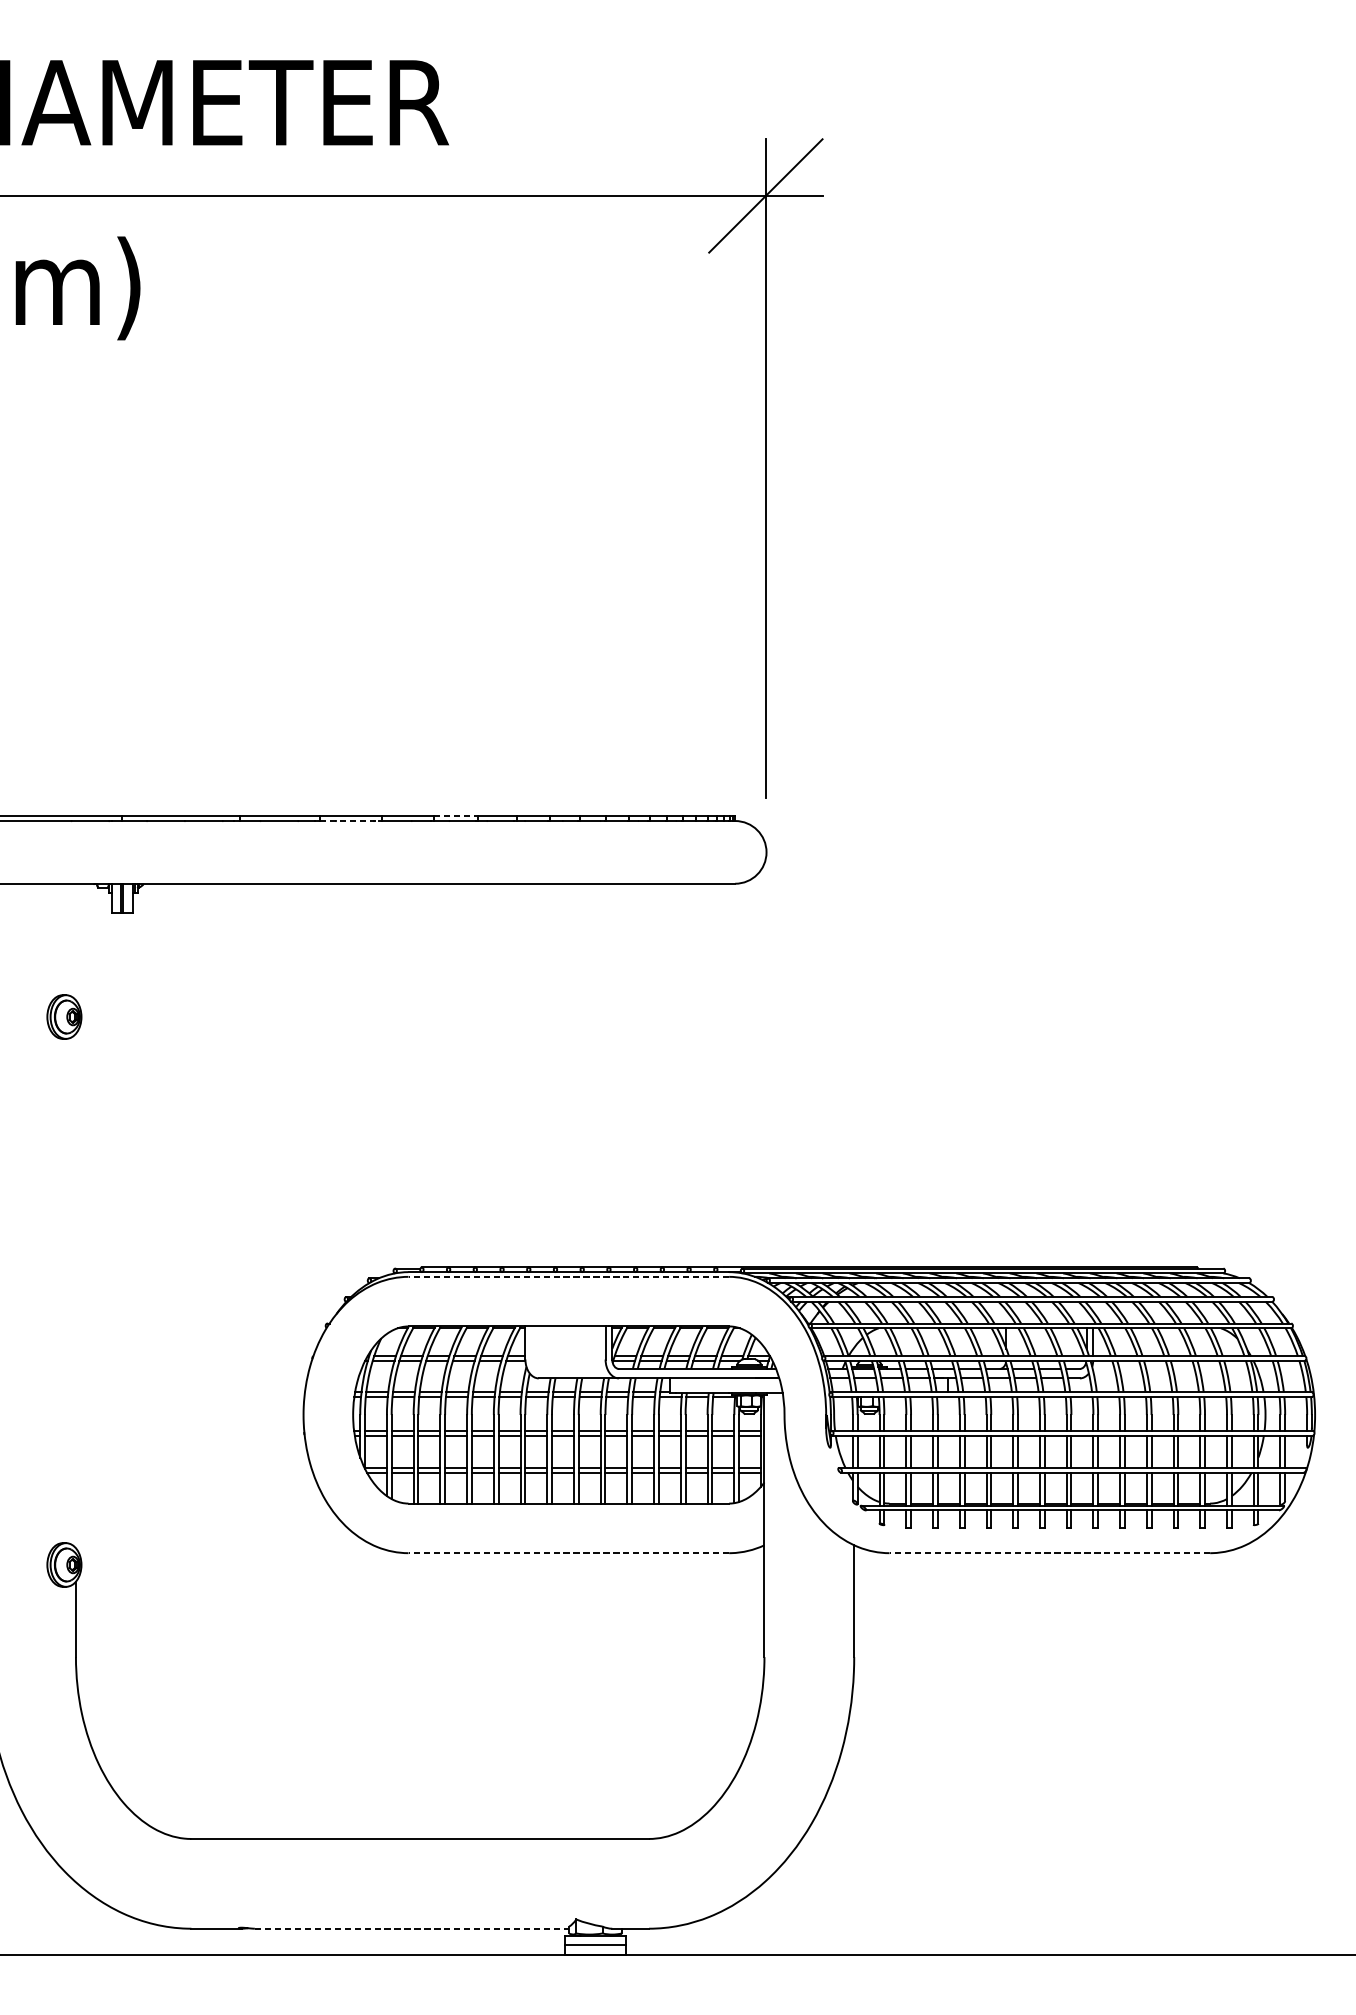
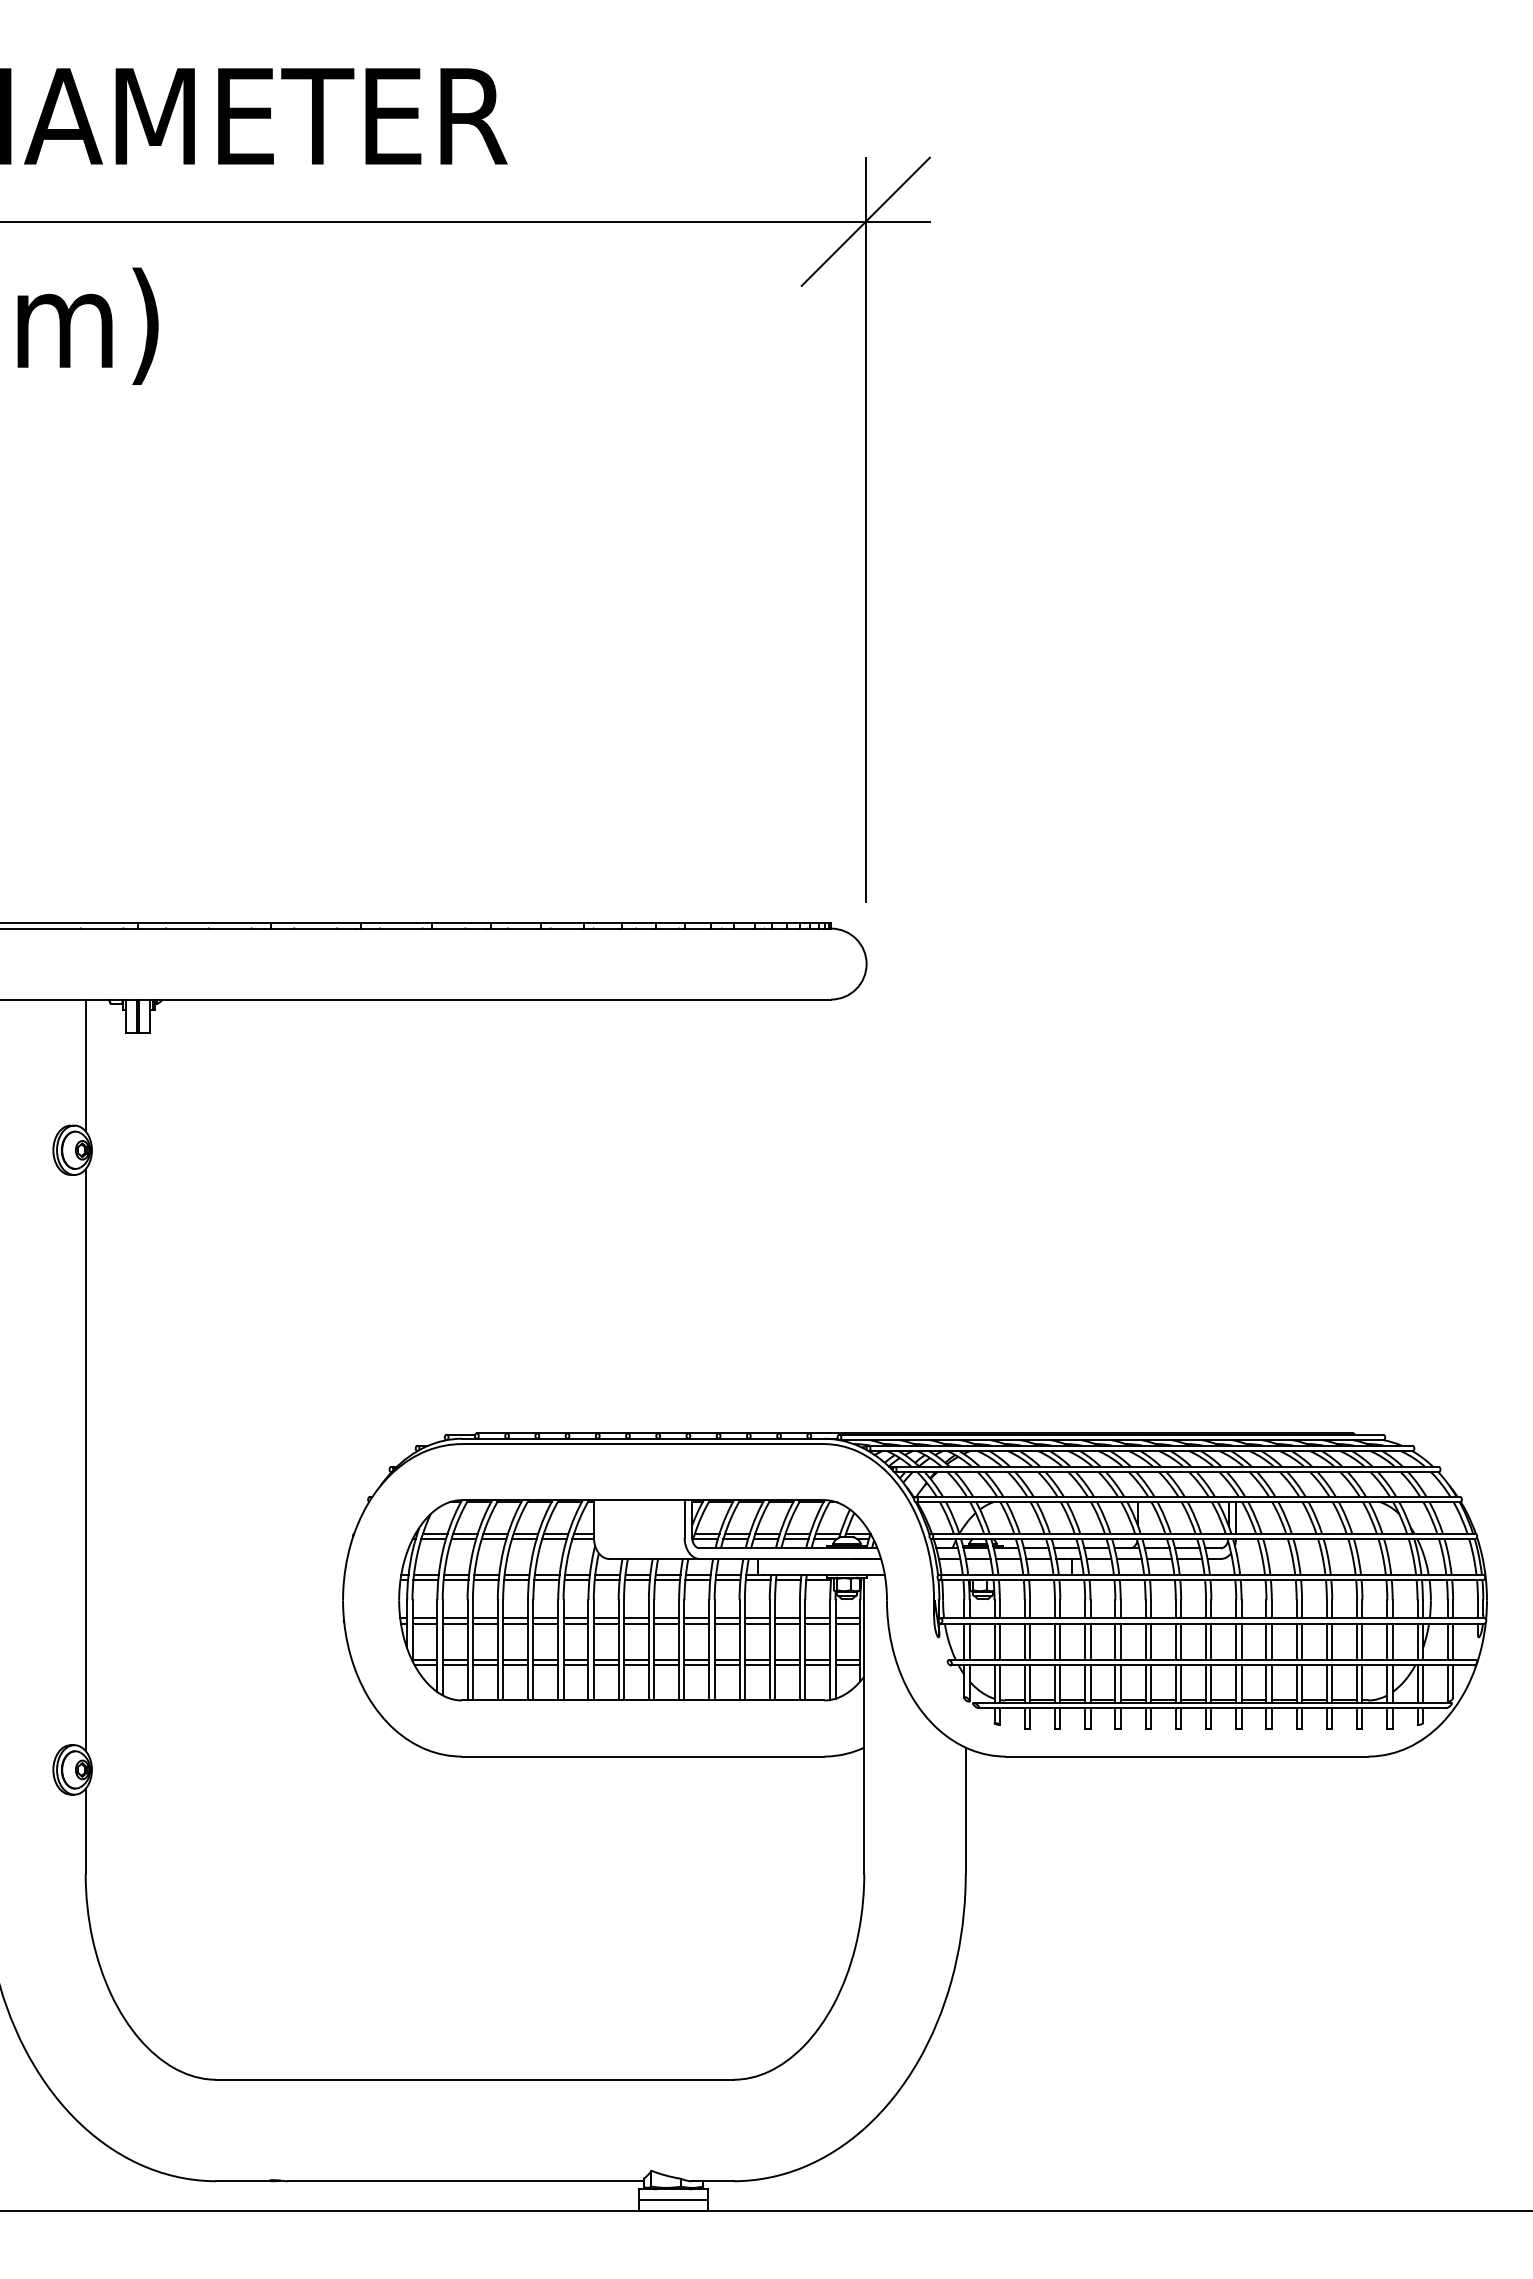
line: (456, 816) -> (515, 923), dashed -> solid
line: (349, 820) -> (395, 928), dashed -> solid
line: (75, 942) -> (85, 1065), added
line: (568, 1277) -> (642, 1444), dashed -> solid
line: (75, 1290) -> (85, 1459), added
line: (568, 1553) -> (642, 1756), dashed -> solid
line: (1049, 1553) -> (1186, 1756), dashed -> solid
line: (411, 1928) -> (465, 2181), dashed -> solid

